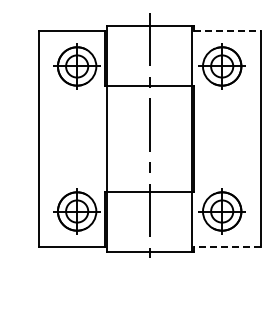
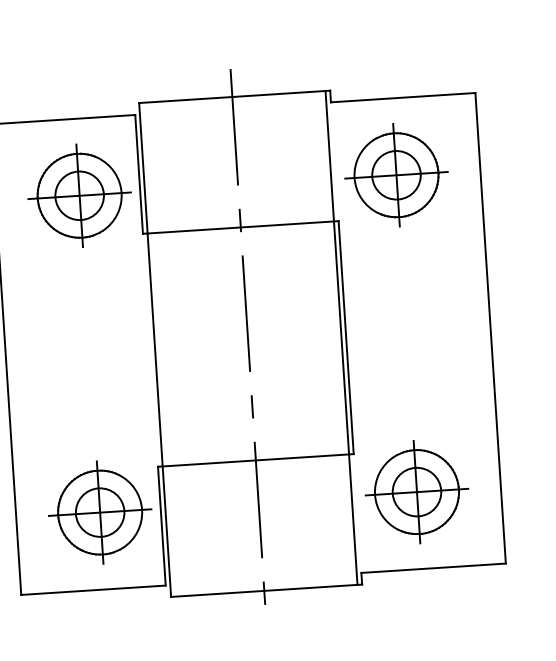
line: (228, 31) -> (405, 97), dashed -> solid
line: (227, 246) -> (433, 567), dashed -> solid

